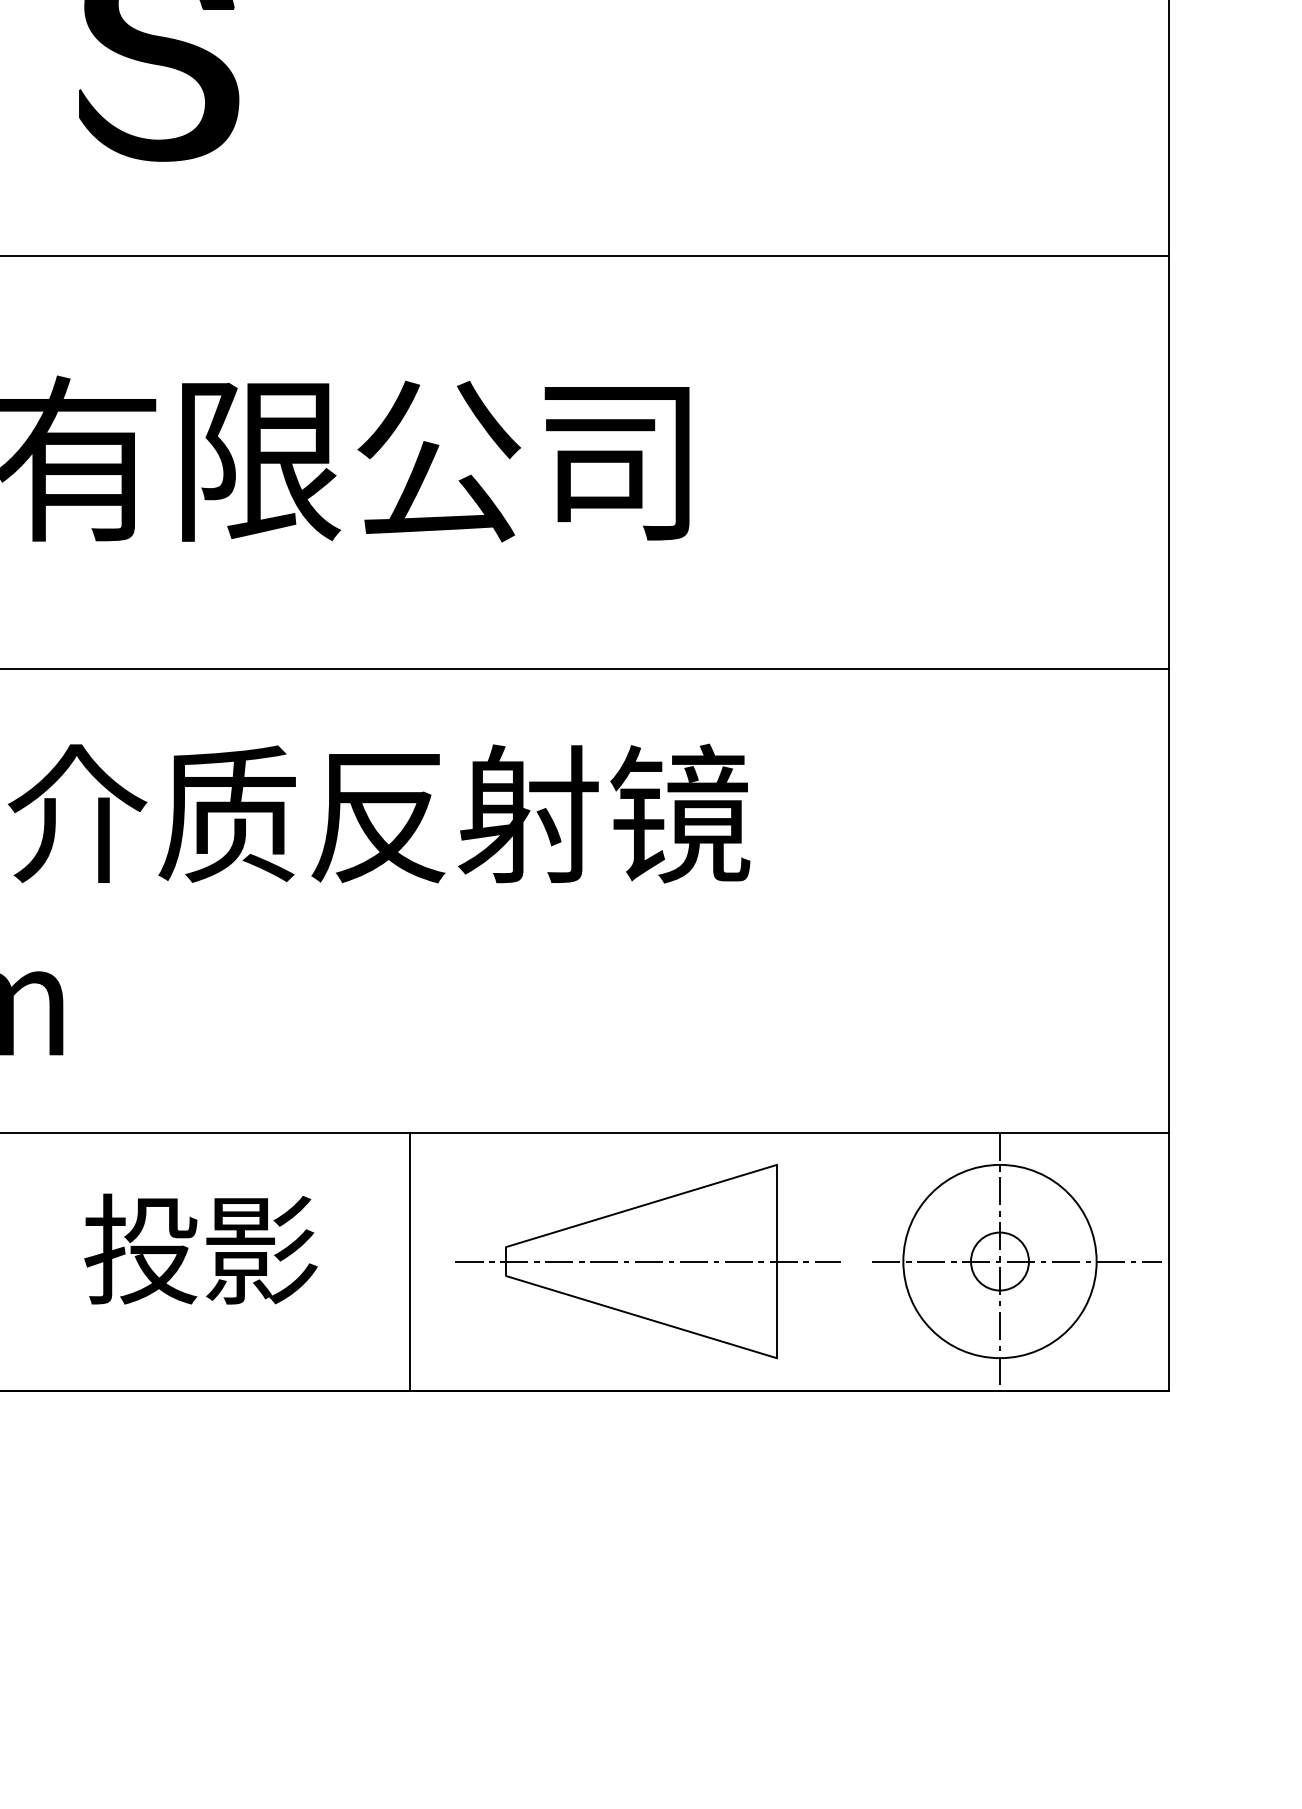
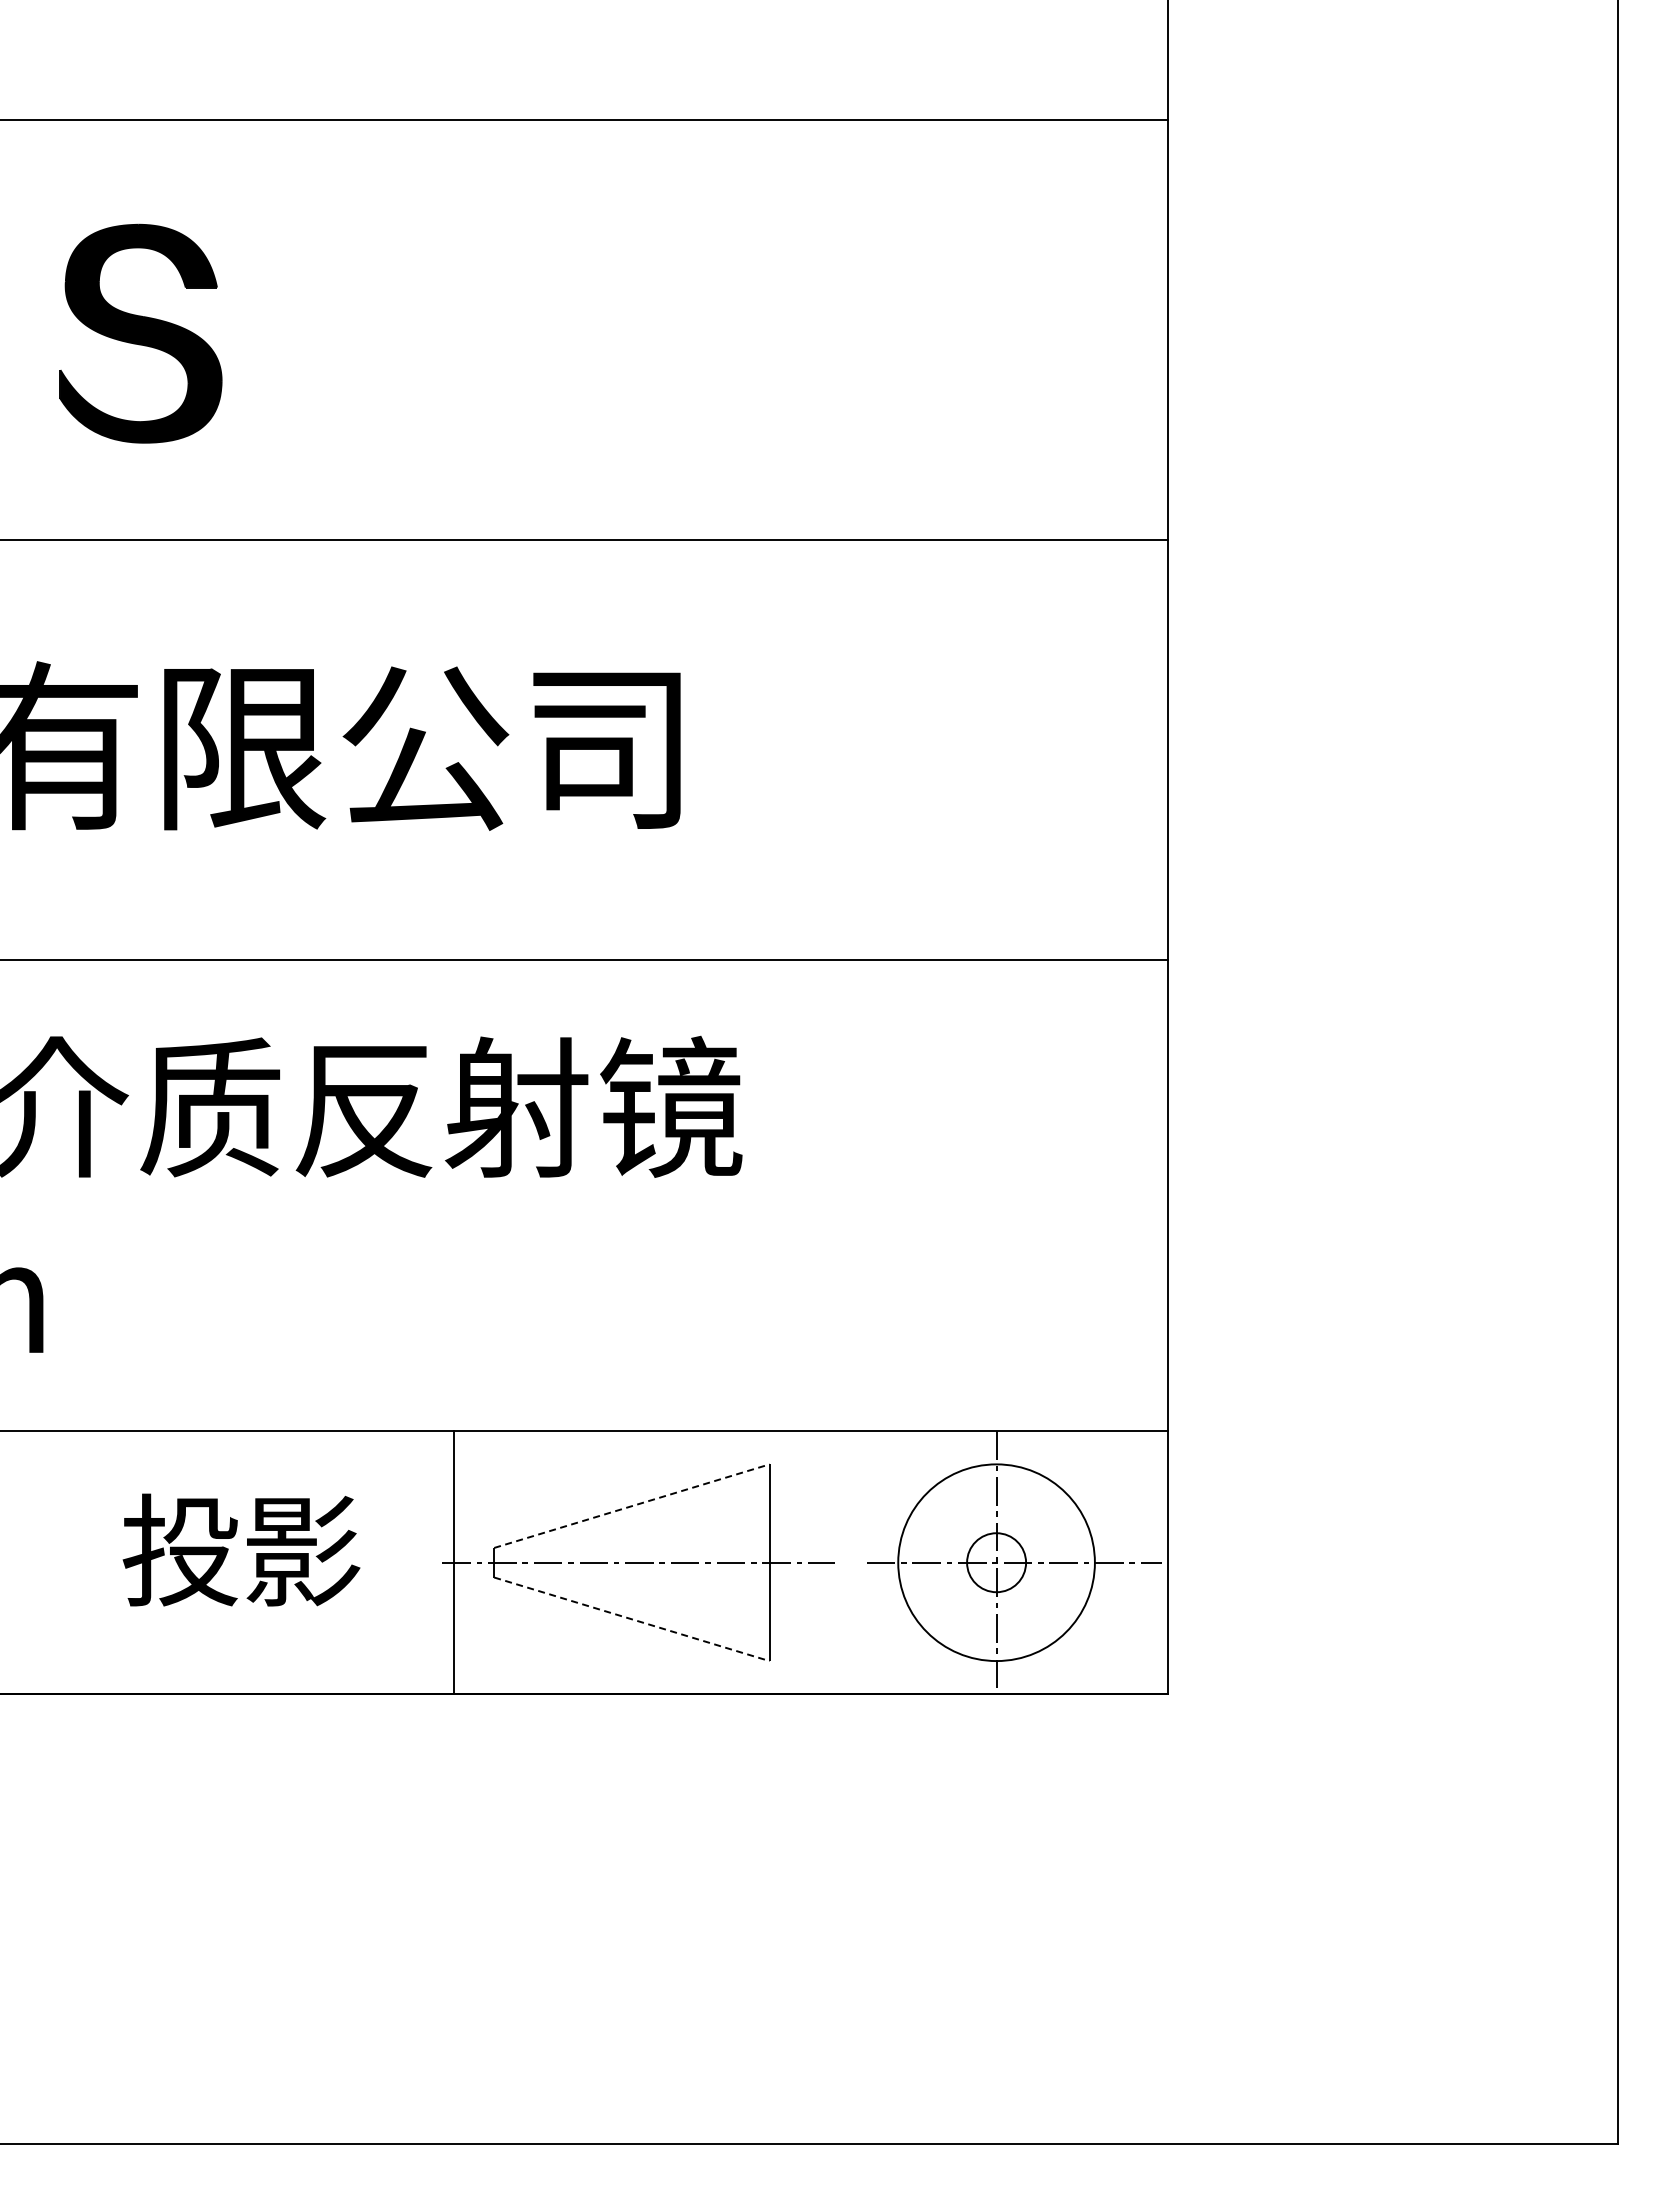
line: (641, 1206) -> (631, 1506), solid -> dashed
text: (200, 1248) -> (241, 1549), moved
line: (409, 1261) -> (453, 1562), moved
line: (641, 1317) -> (631, 1619), solid -> dashed

